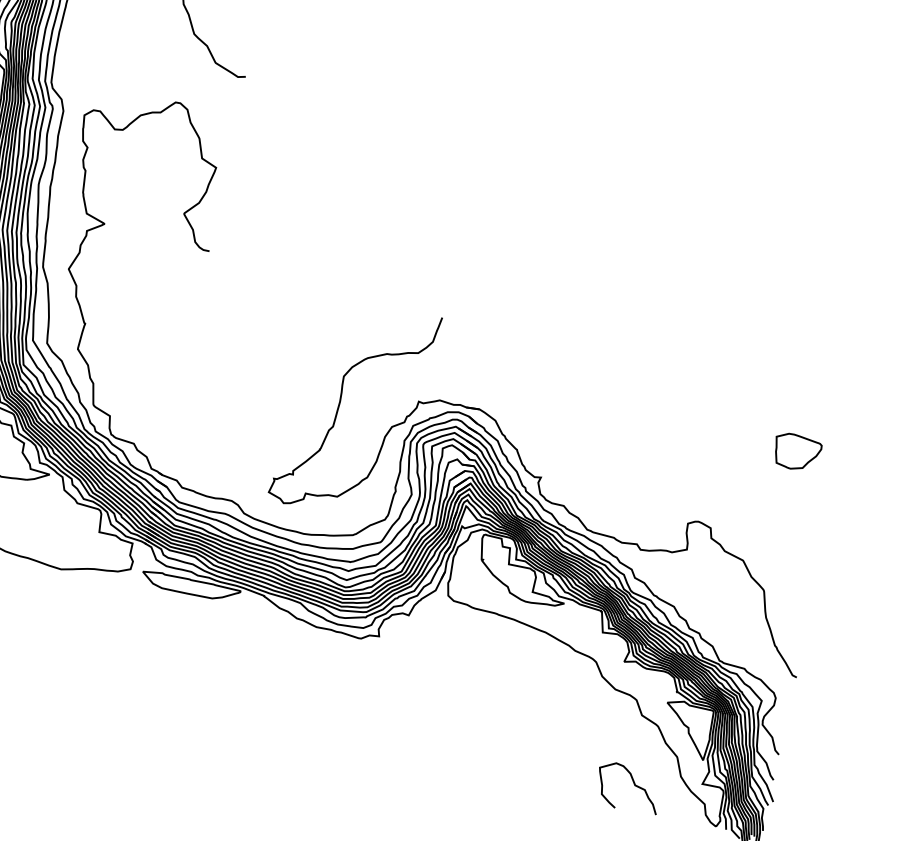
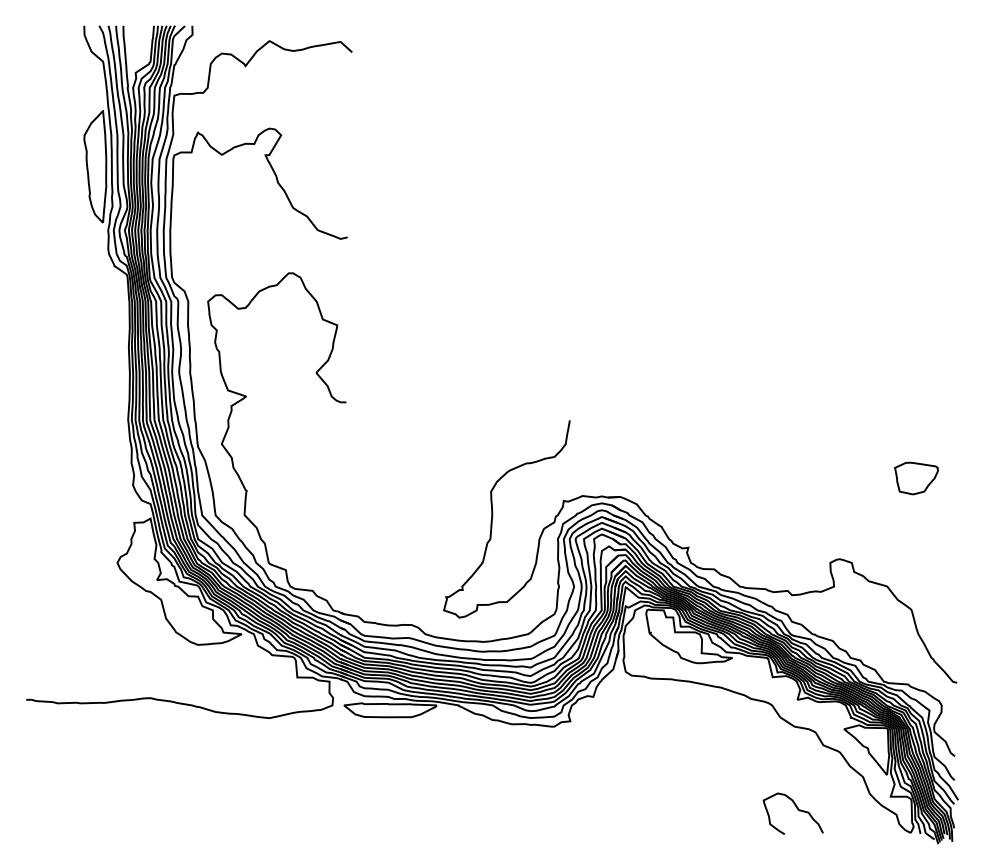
curve: (633, 783) -> (796, 808), moved

